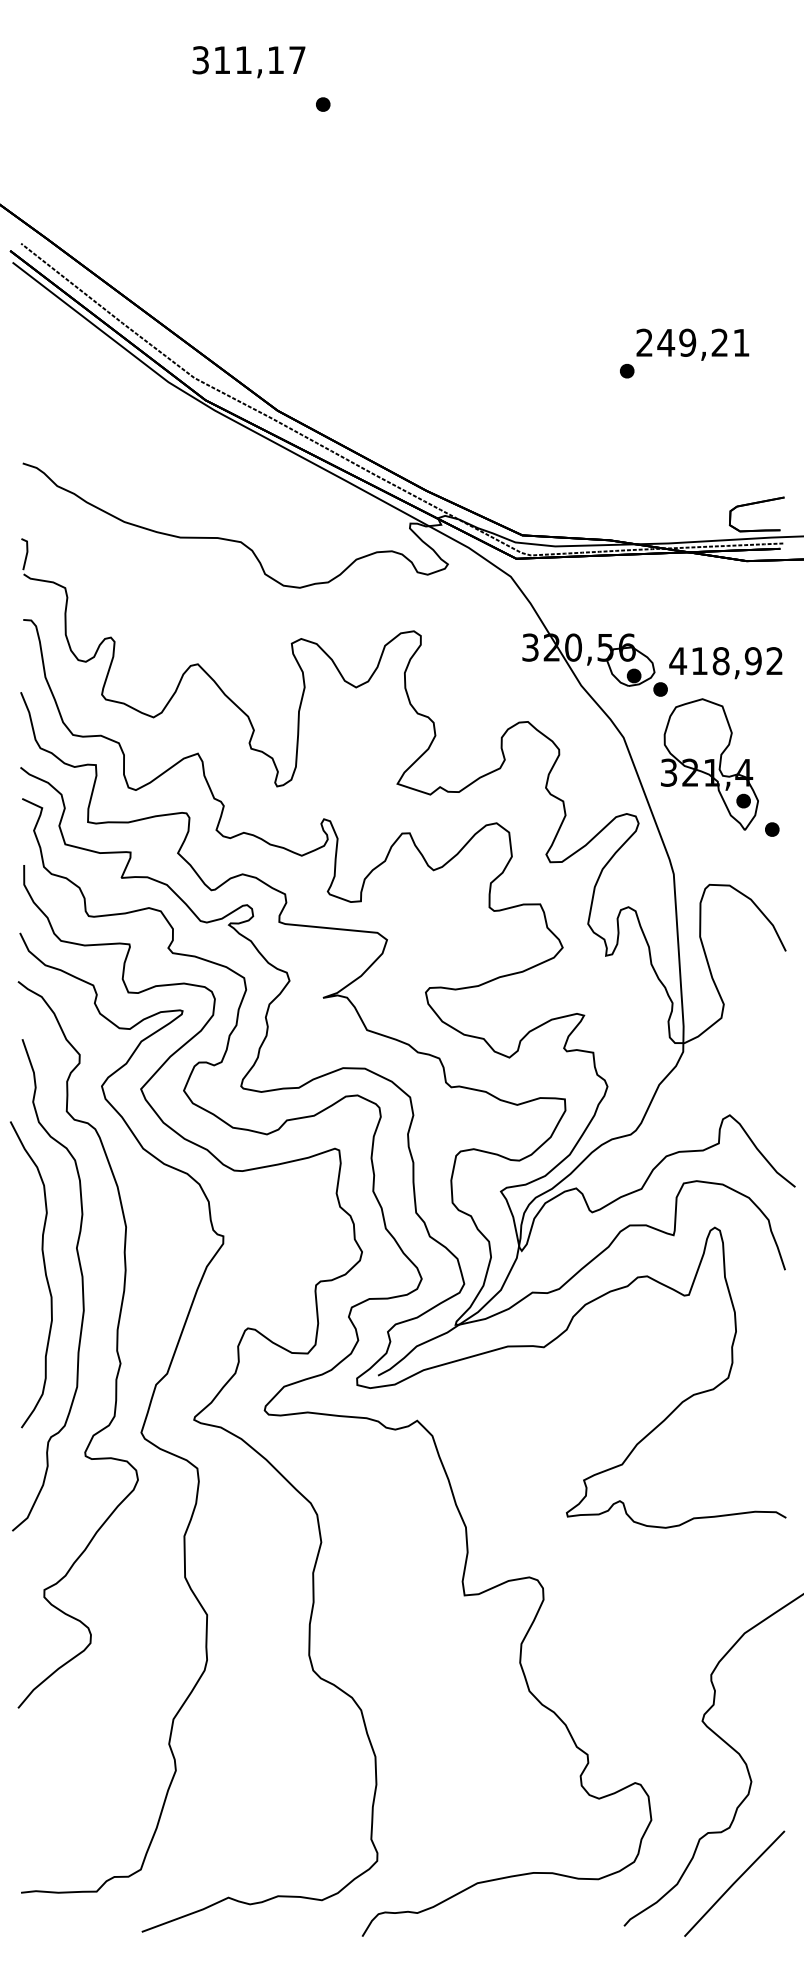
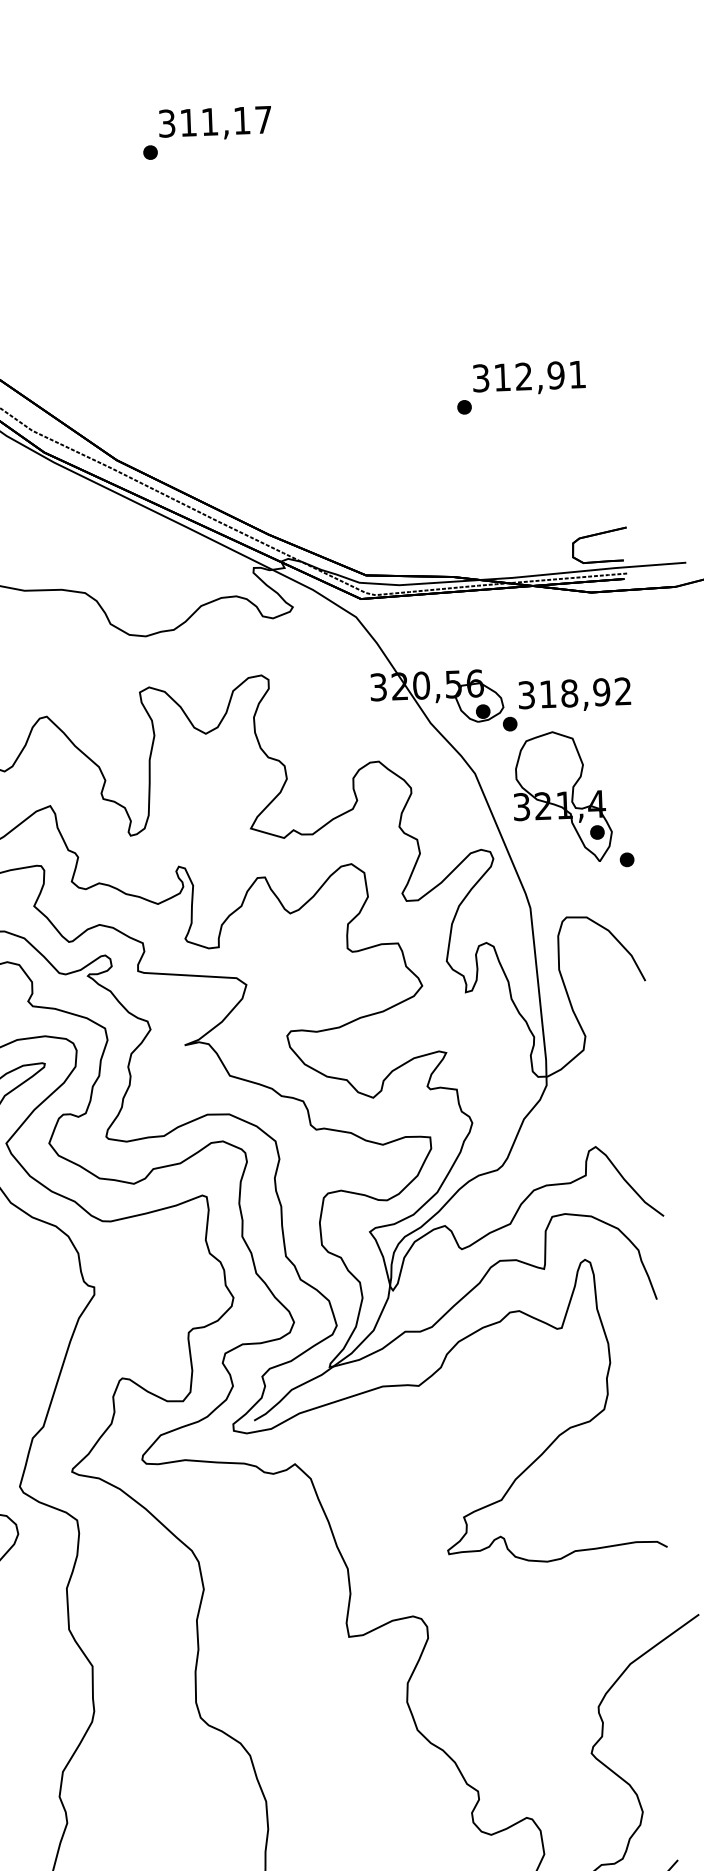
text: (248, 62) -> (214, 124), moved
text: (682, 342) -> (518, 376), 249,21 -> 312,91
text: (678, 661) -> (526, 695), 418,92 -> 318,92

